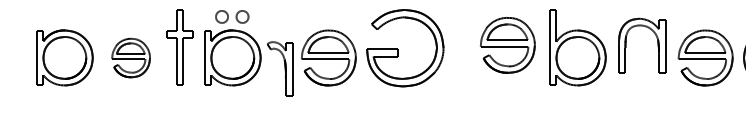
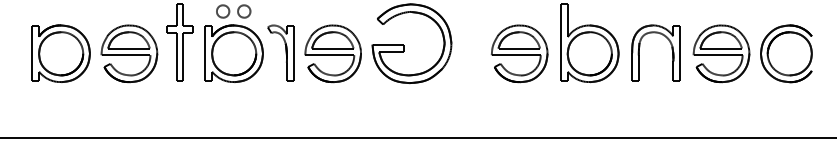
part: (627, 40) -> (640, 47), moved
part: (507, 45) -> (519, 53), moved
part: (131, 57) -> (129, 53), size x1.43
part: (279, 68) -> (280, 52), moved

